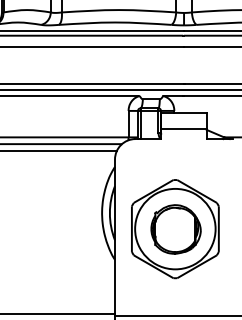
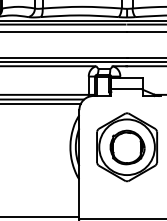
part: (174, 229) -> (126, 147), moved

